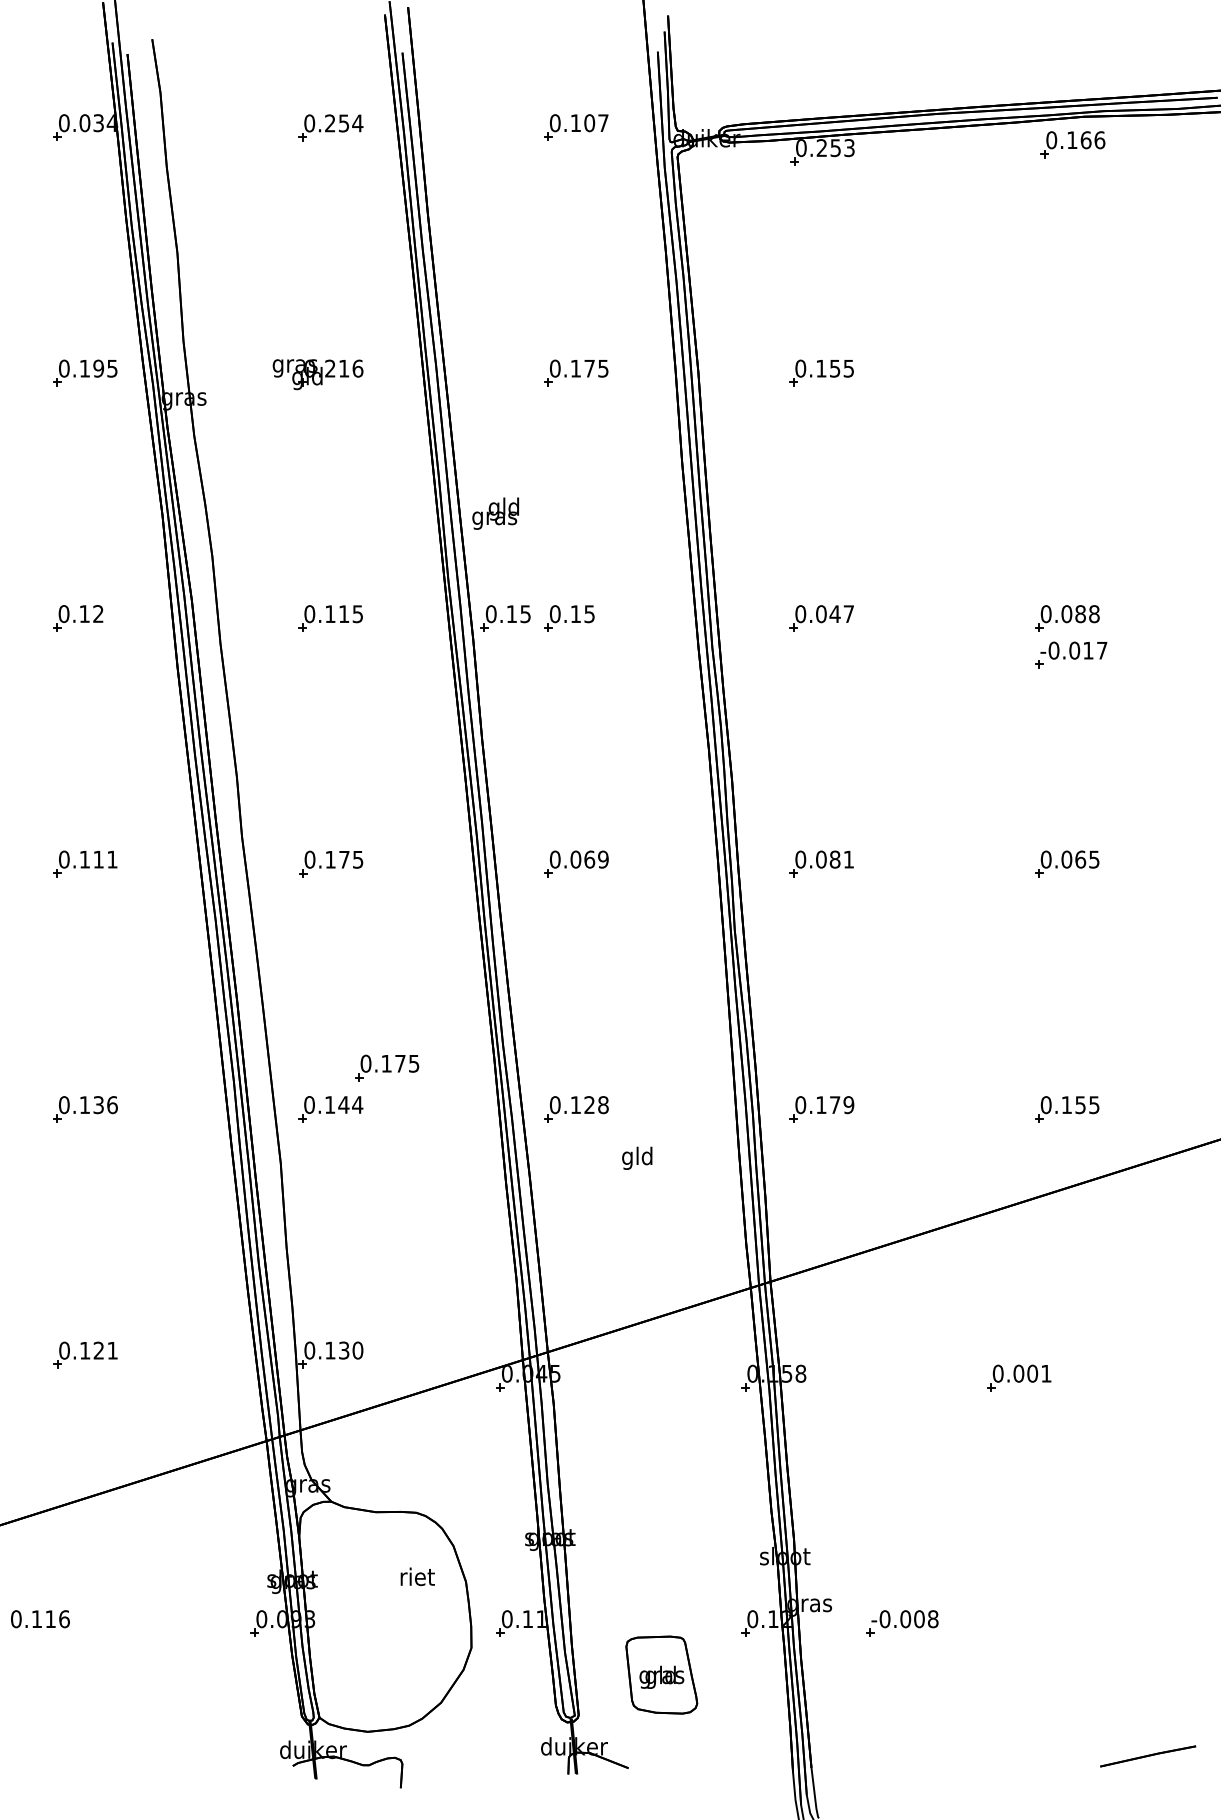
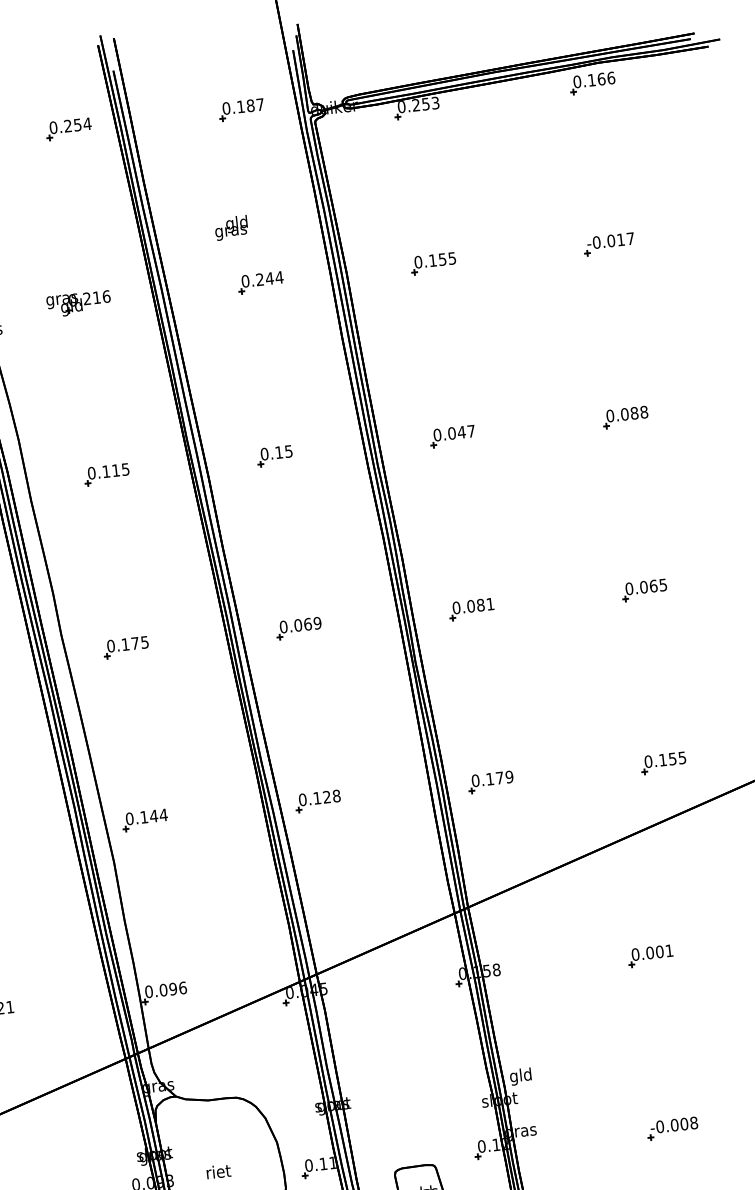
text: (589, 122) -> (250, 105), 0.107 -> 0.187
text: (589, 368) -> (269, 278), 0.175 -> 0.244
text: (495, 513) -> (231, 227), moved
part: (505, 618) -> (229, 461), removed
part: (1071, 654) -> (609, 243), moved
part: (387, 1067) -> (181, 786), removed
text: (637, 1157) -> (520, 1076), moved
text: (344, 1350) -> (173, 989), 0.130 -> 0.096
text: (417, 1576) -> (218, 1171), moved
part: (902, 1623) -> (672, 1128), moved

